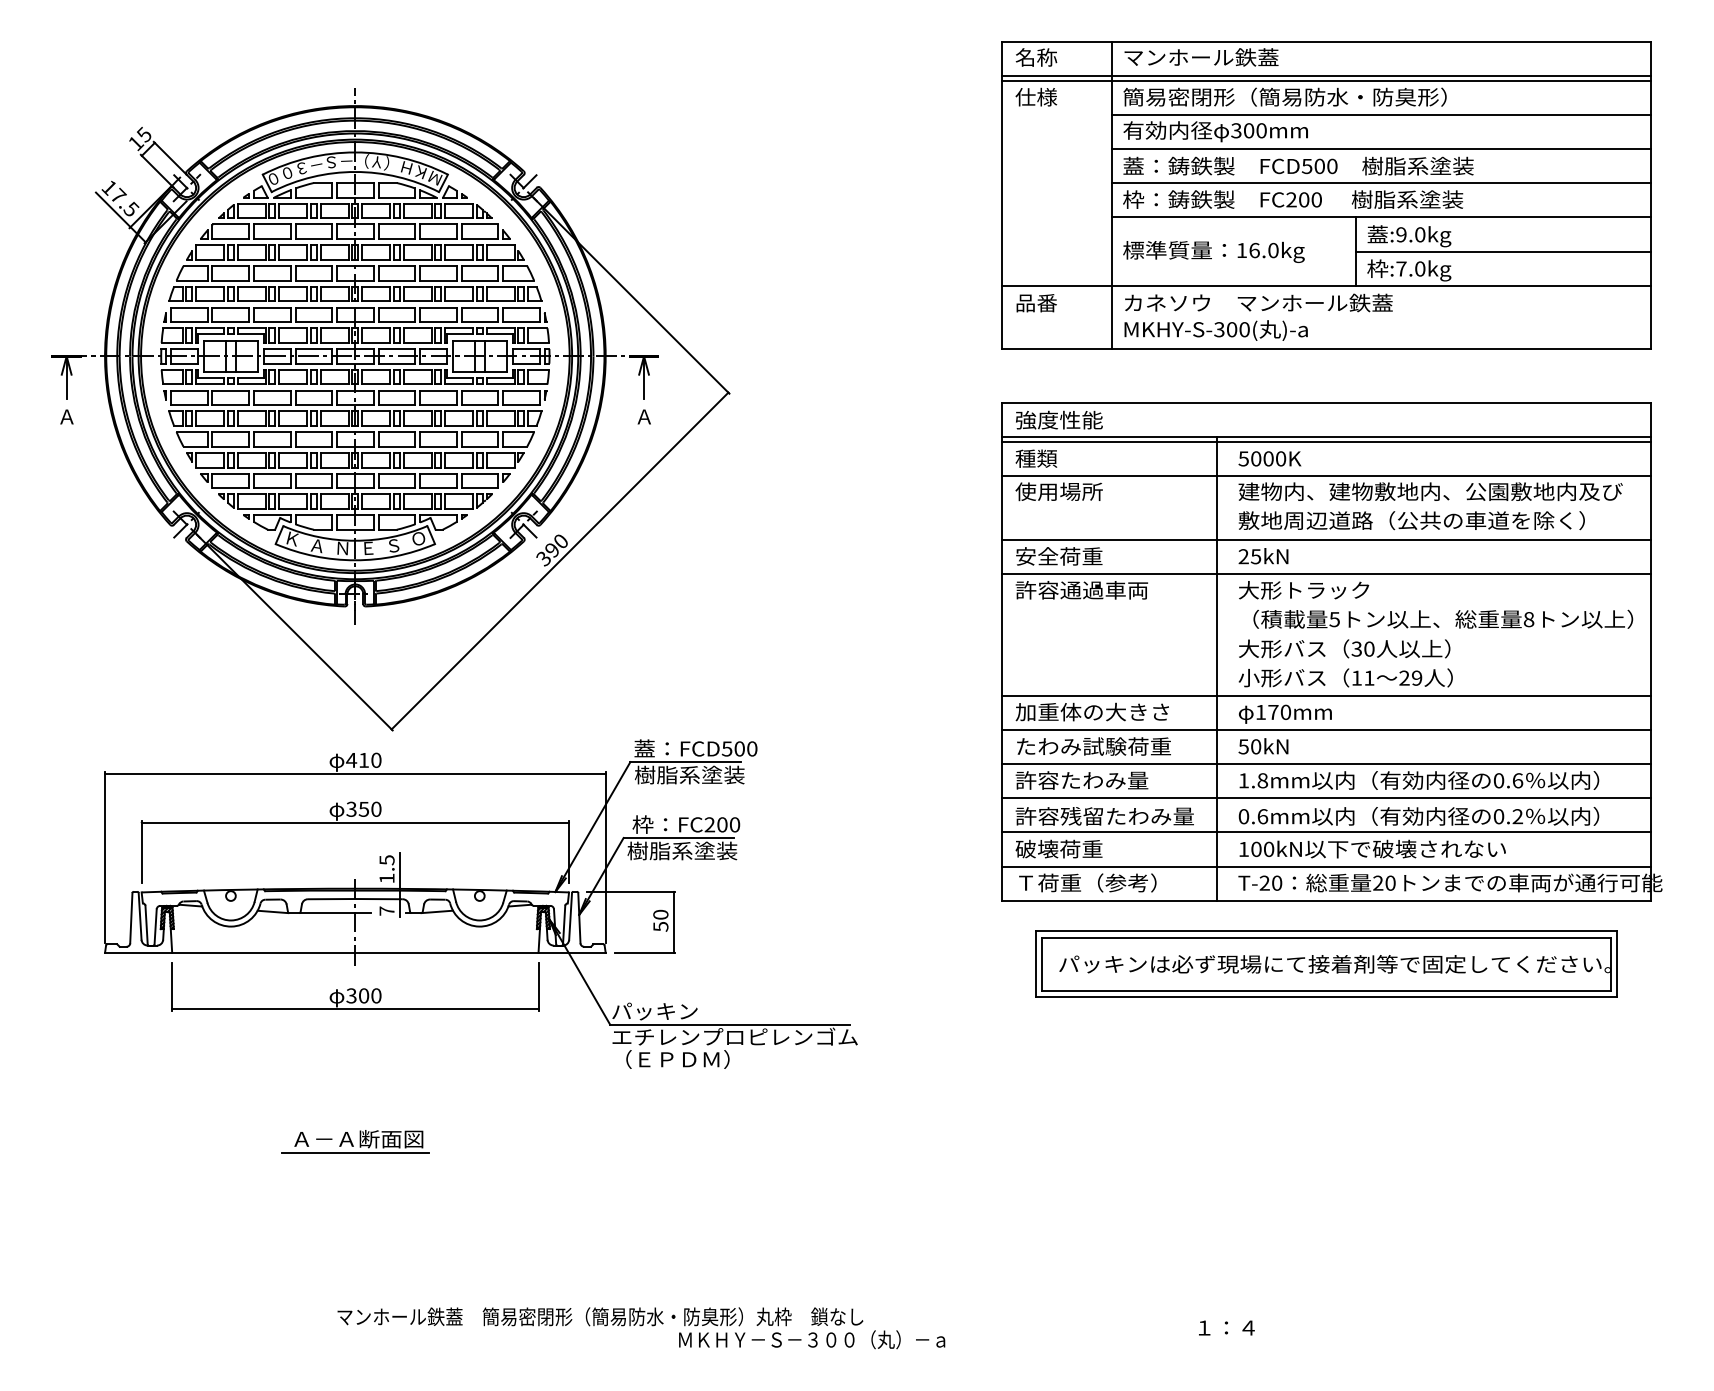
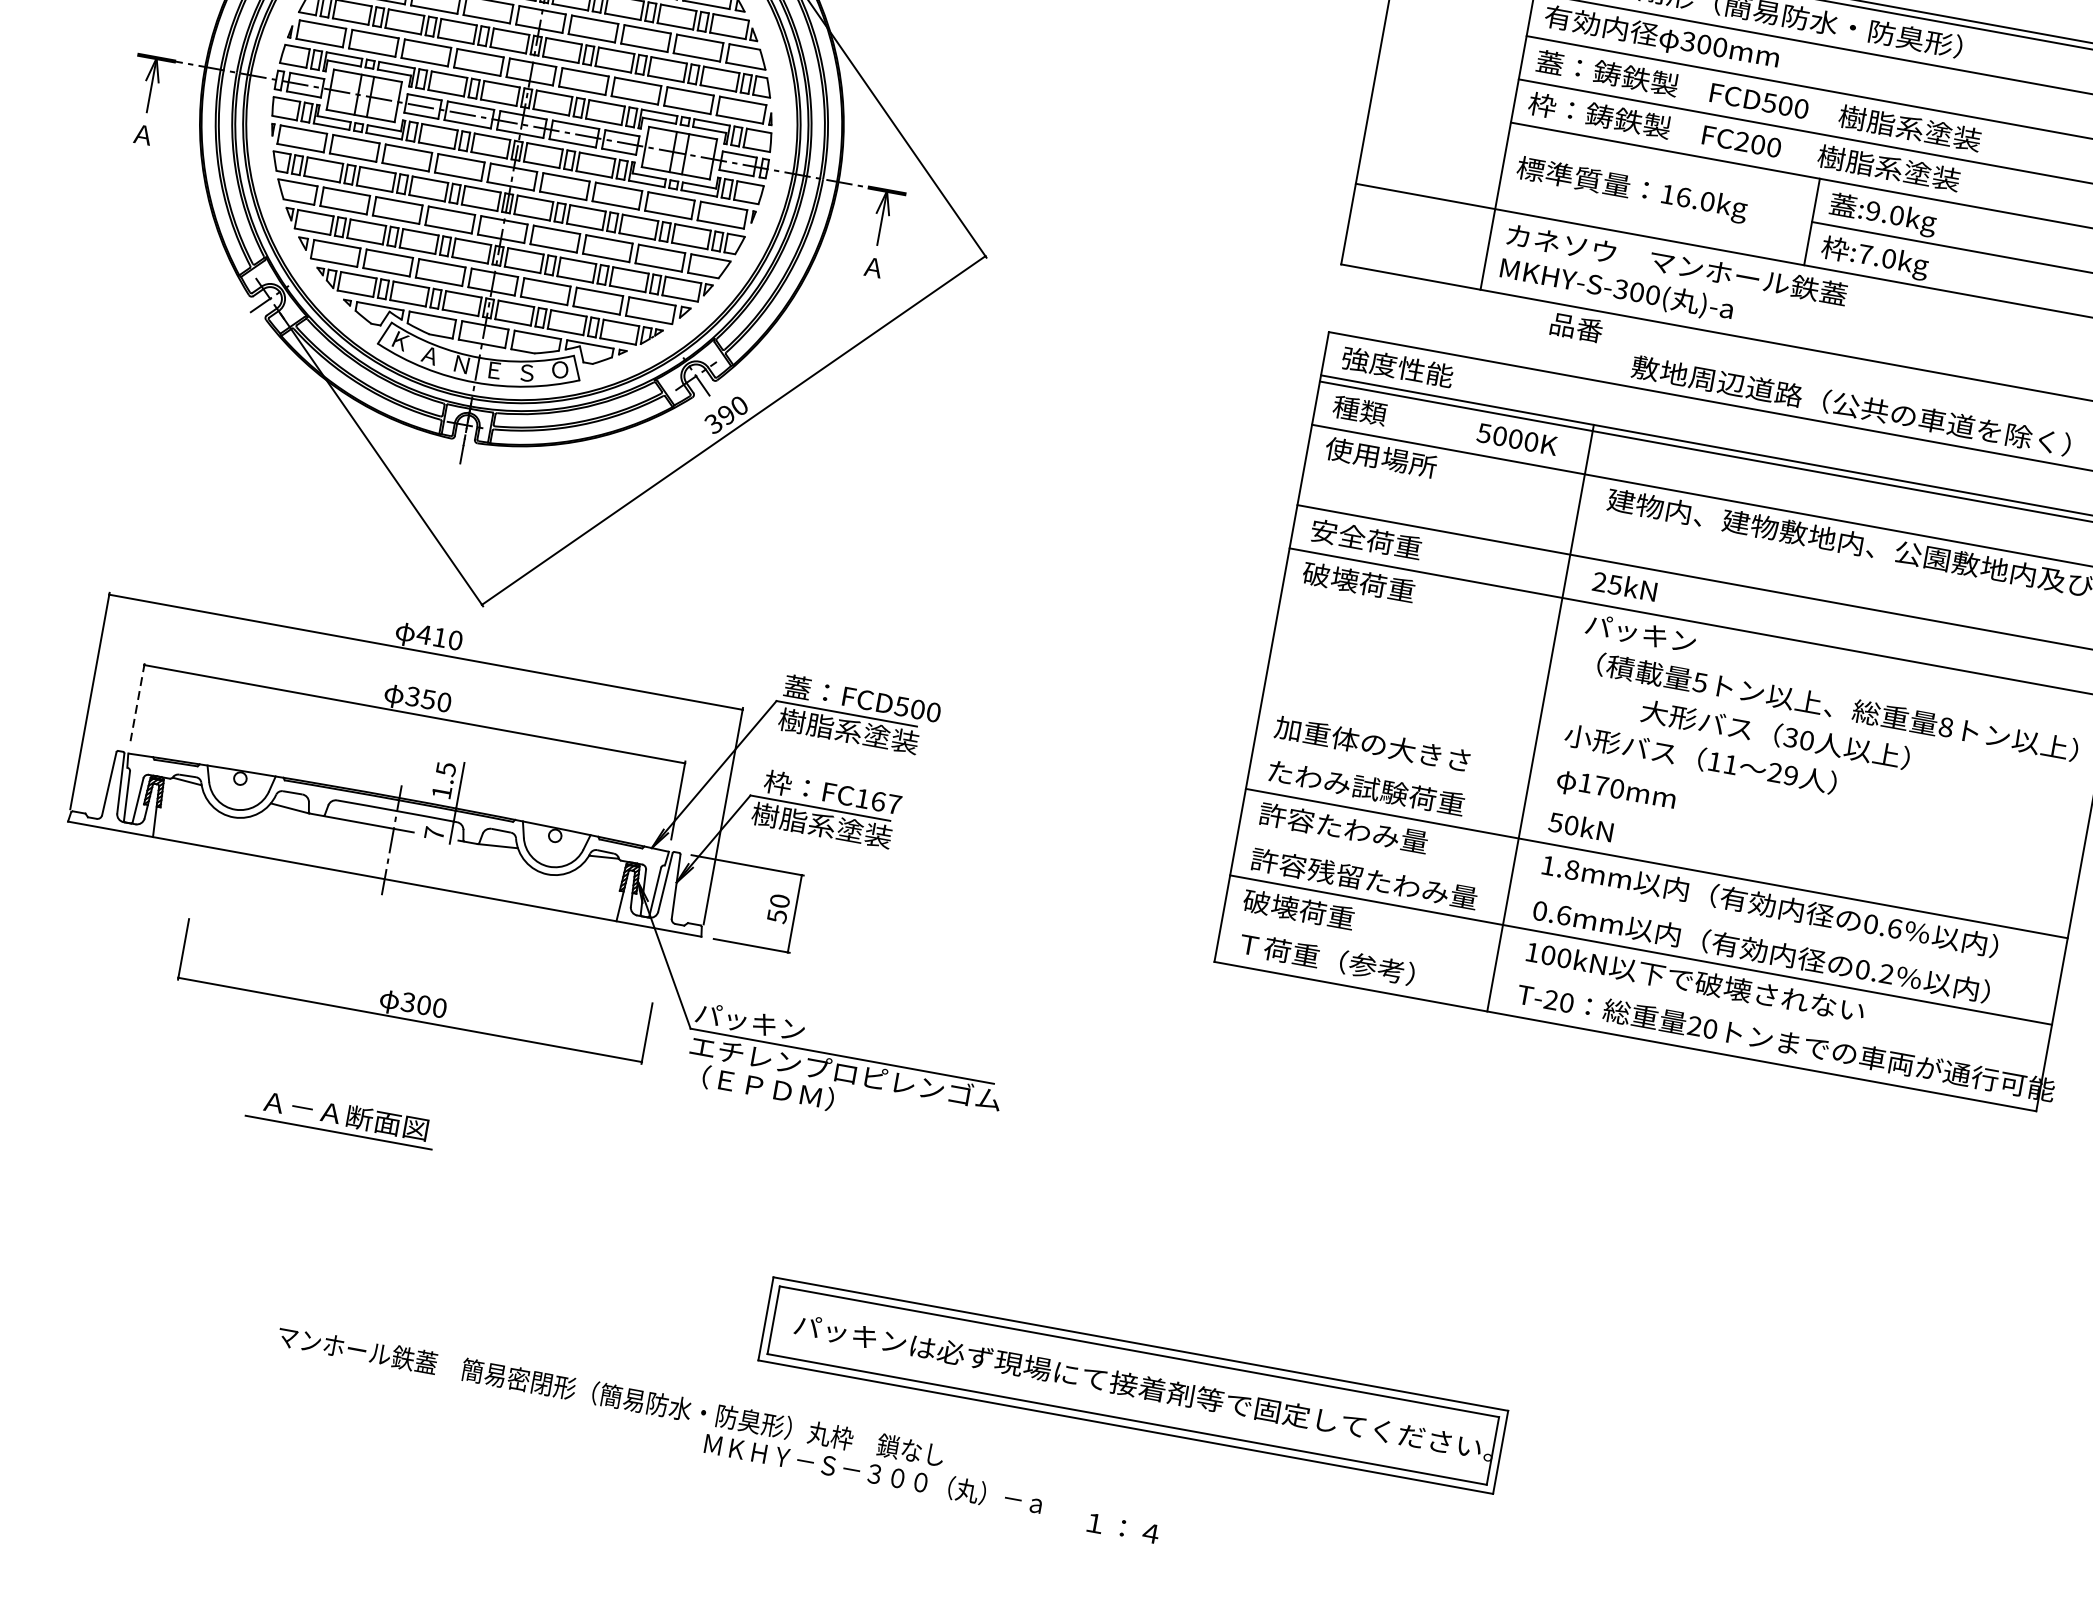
text: (1036, 303) -> (1576, 328), moved
text: (1269, 458) -> (1516, 438), moved
text: (1411, 520) -> (1851, 405), moved
text: (1081, 590) -> (1386, 587), 許容通過車両 -> 破壊荷重
text: (1304, 590) -> (1668, 638), 大形トラック -> パッキン
text: (1344, 648) -> (1775, 734), moved
line: (1326, 695) -> (1672, 776), removed
line: (1326, 729) -> (1664, 819), removed
line: (1326, 798) -> (1648, 907), removed
text: (722, 824) -> (878, 801), FC200 -> FC167
line: (141, 851) -> (137, 701), solid -> dashed
line: (1326, 866) -> (1633, 993), removed
part: (1326, 963) -> (1133, 1384), moved
part: (355, 986) -> (415, 991), moved
text: (1226, 1327) -> (1123, 1527), moved

